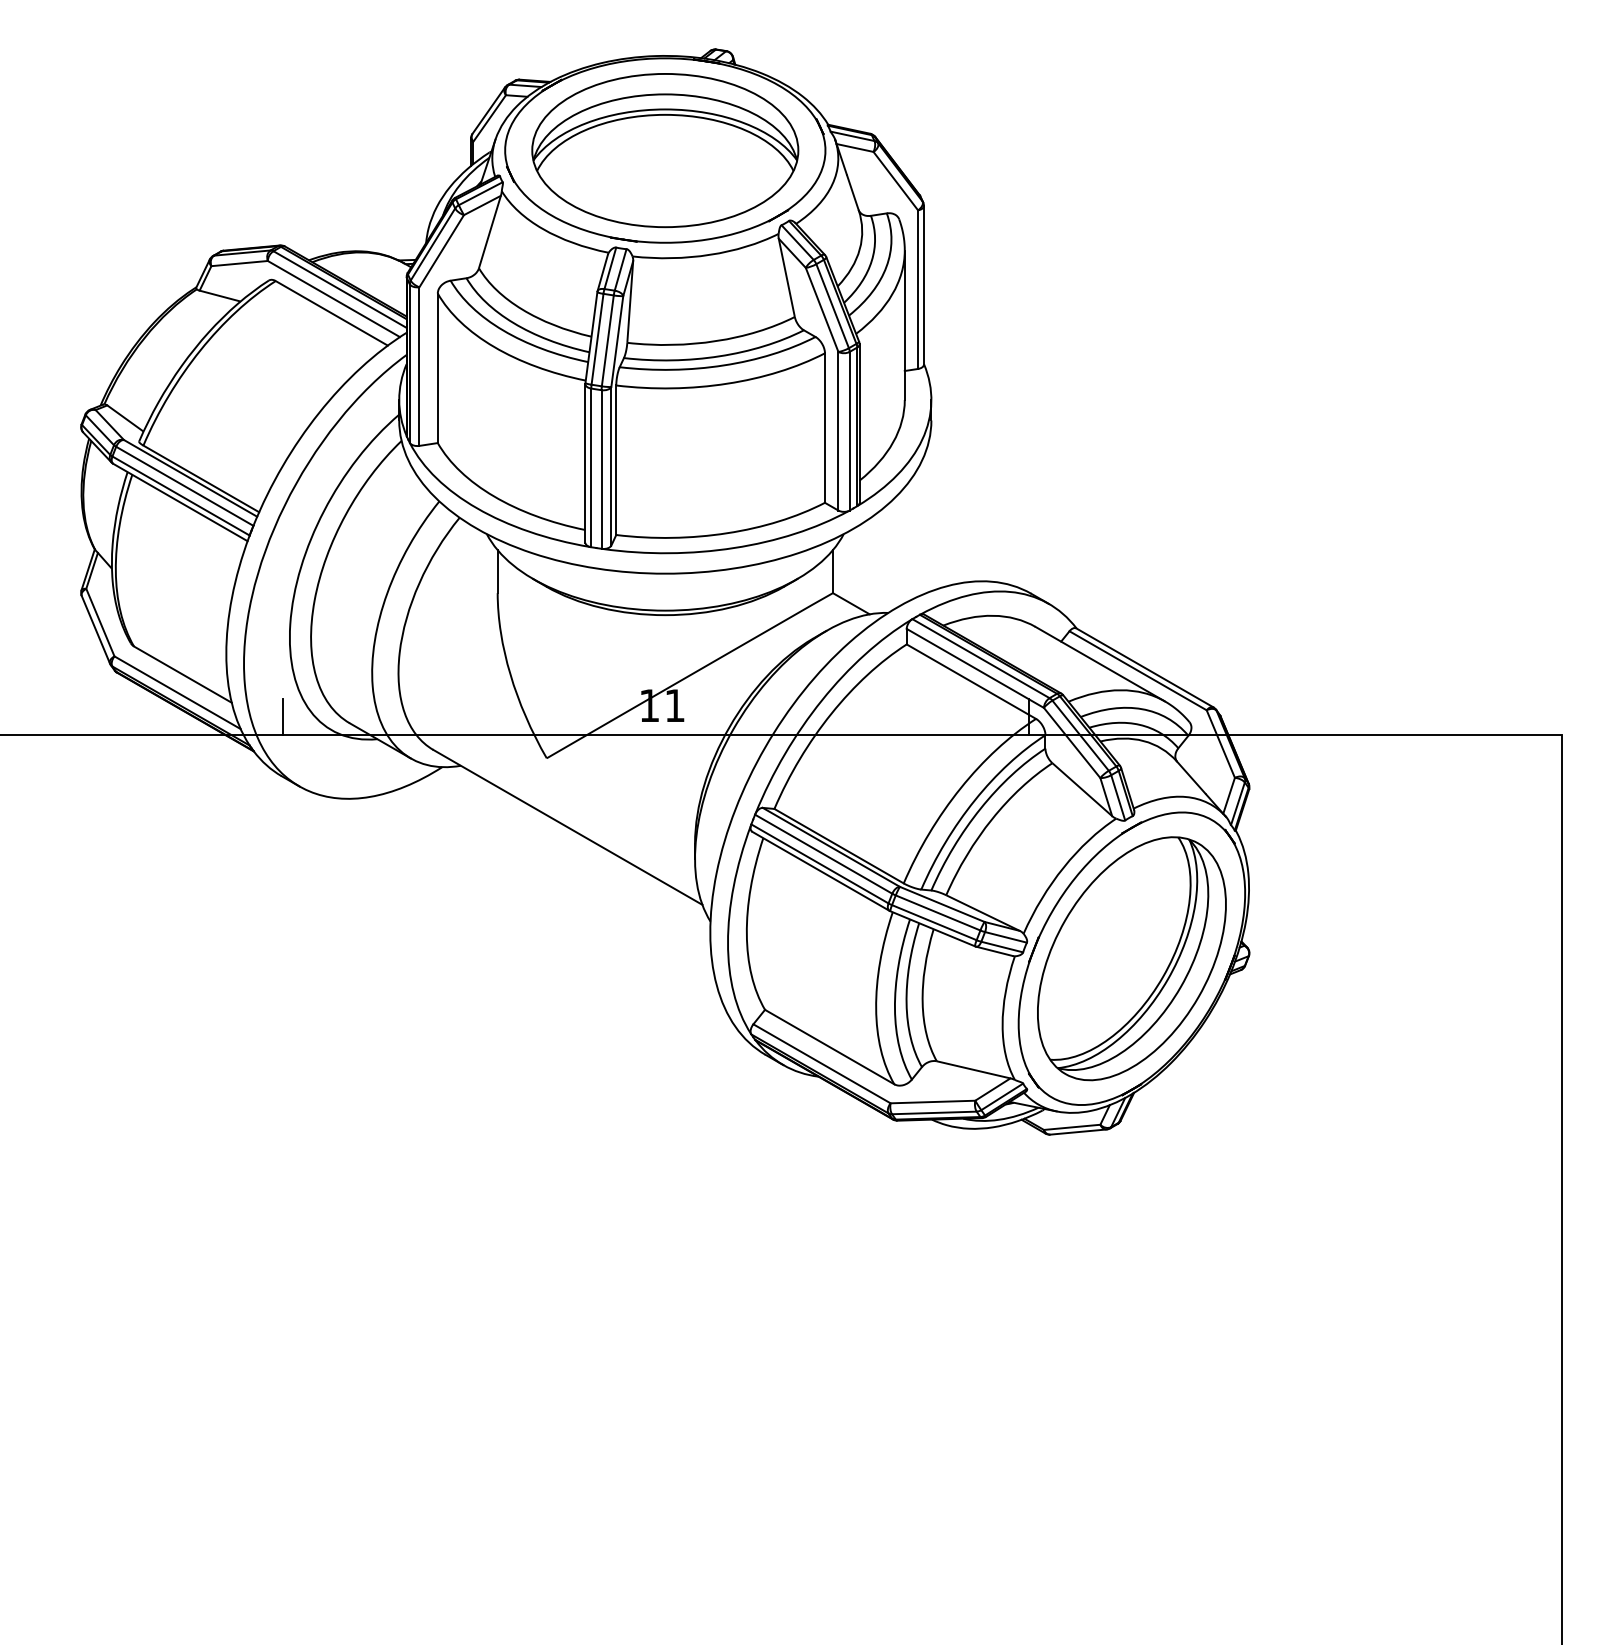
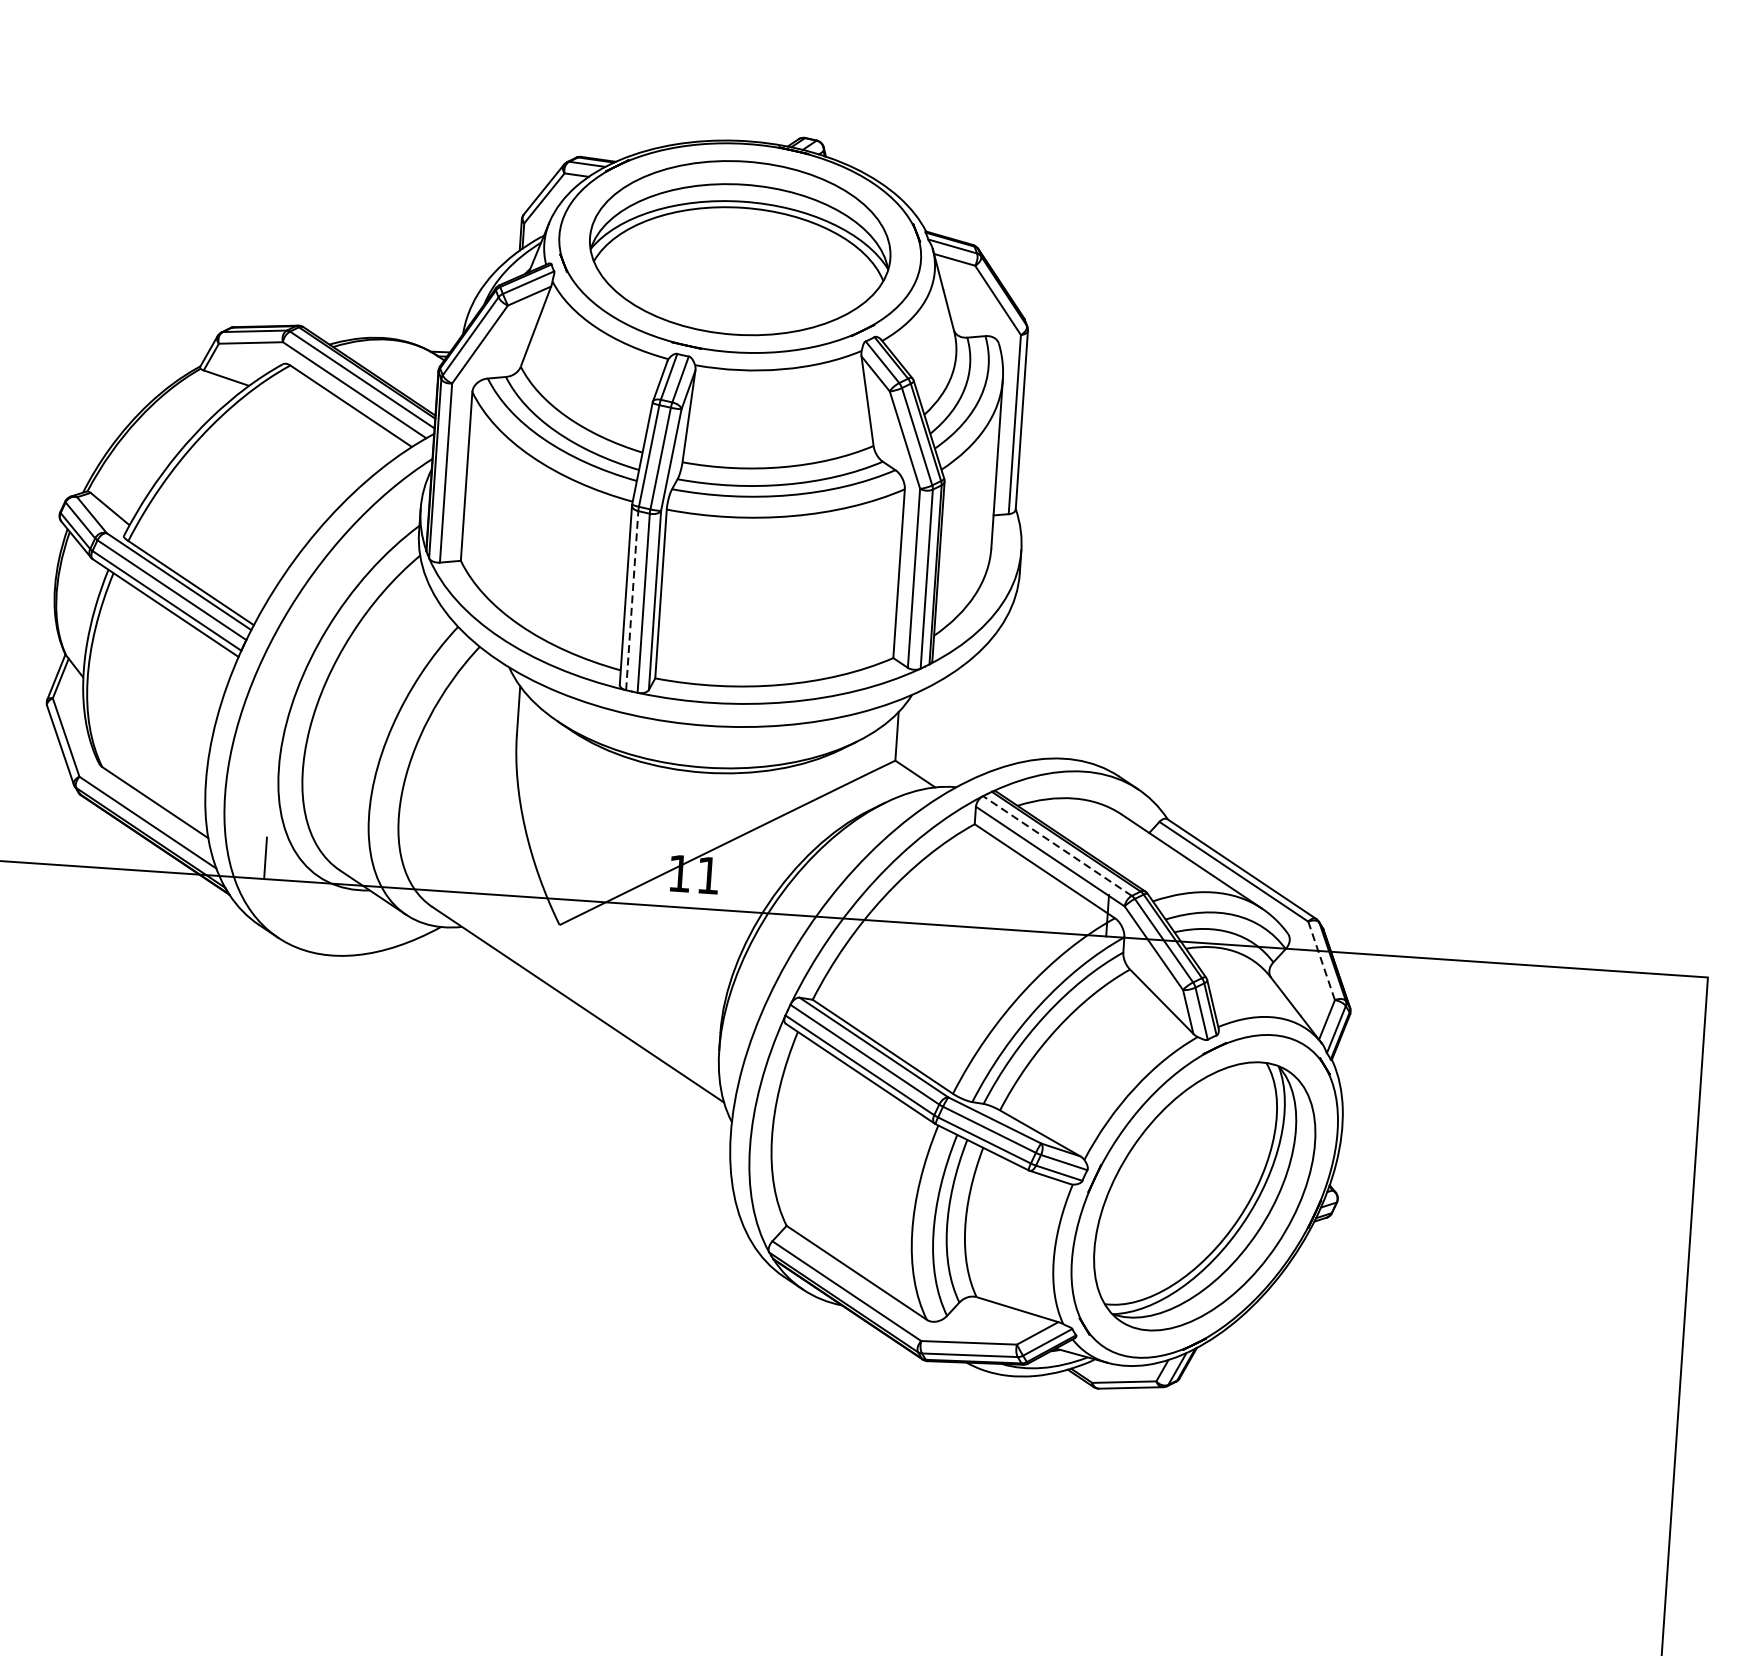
line: (591, 467) -> (632, 600), solid -> dashed
line: (980, 658) -> (1056, 845), solid -> dashed
line: (1220, 744) -> (1321, 961), solid -> dashed

